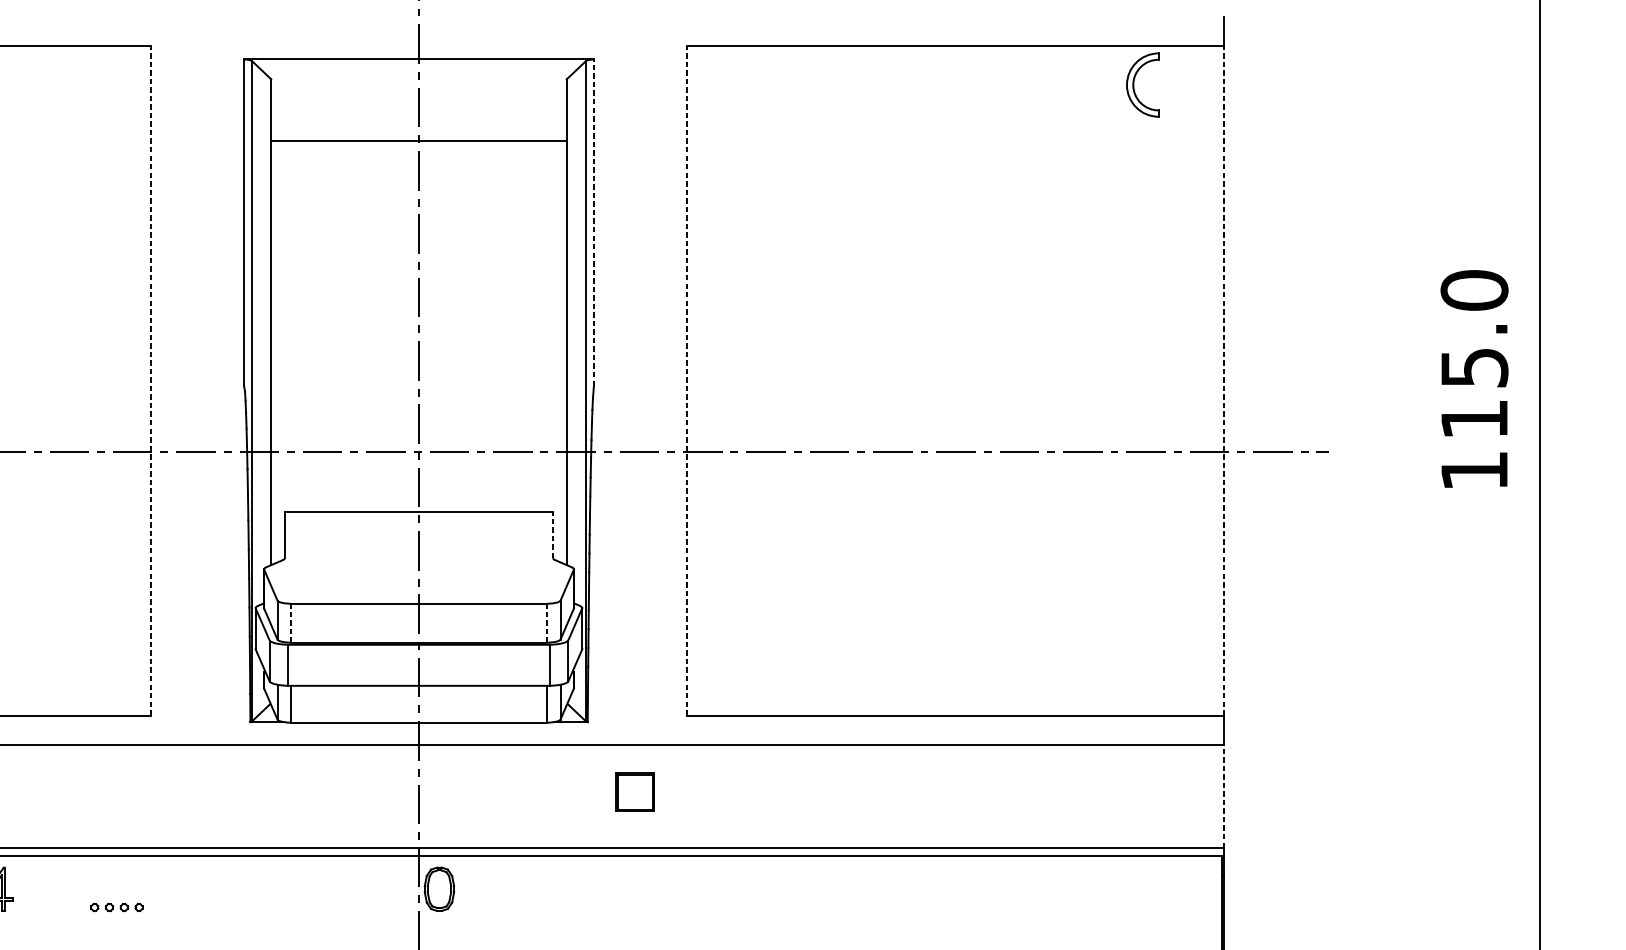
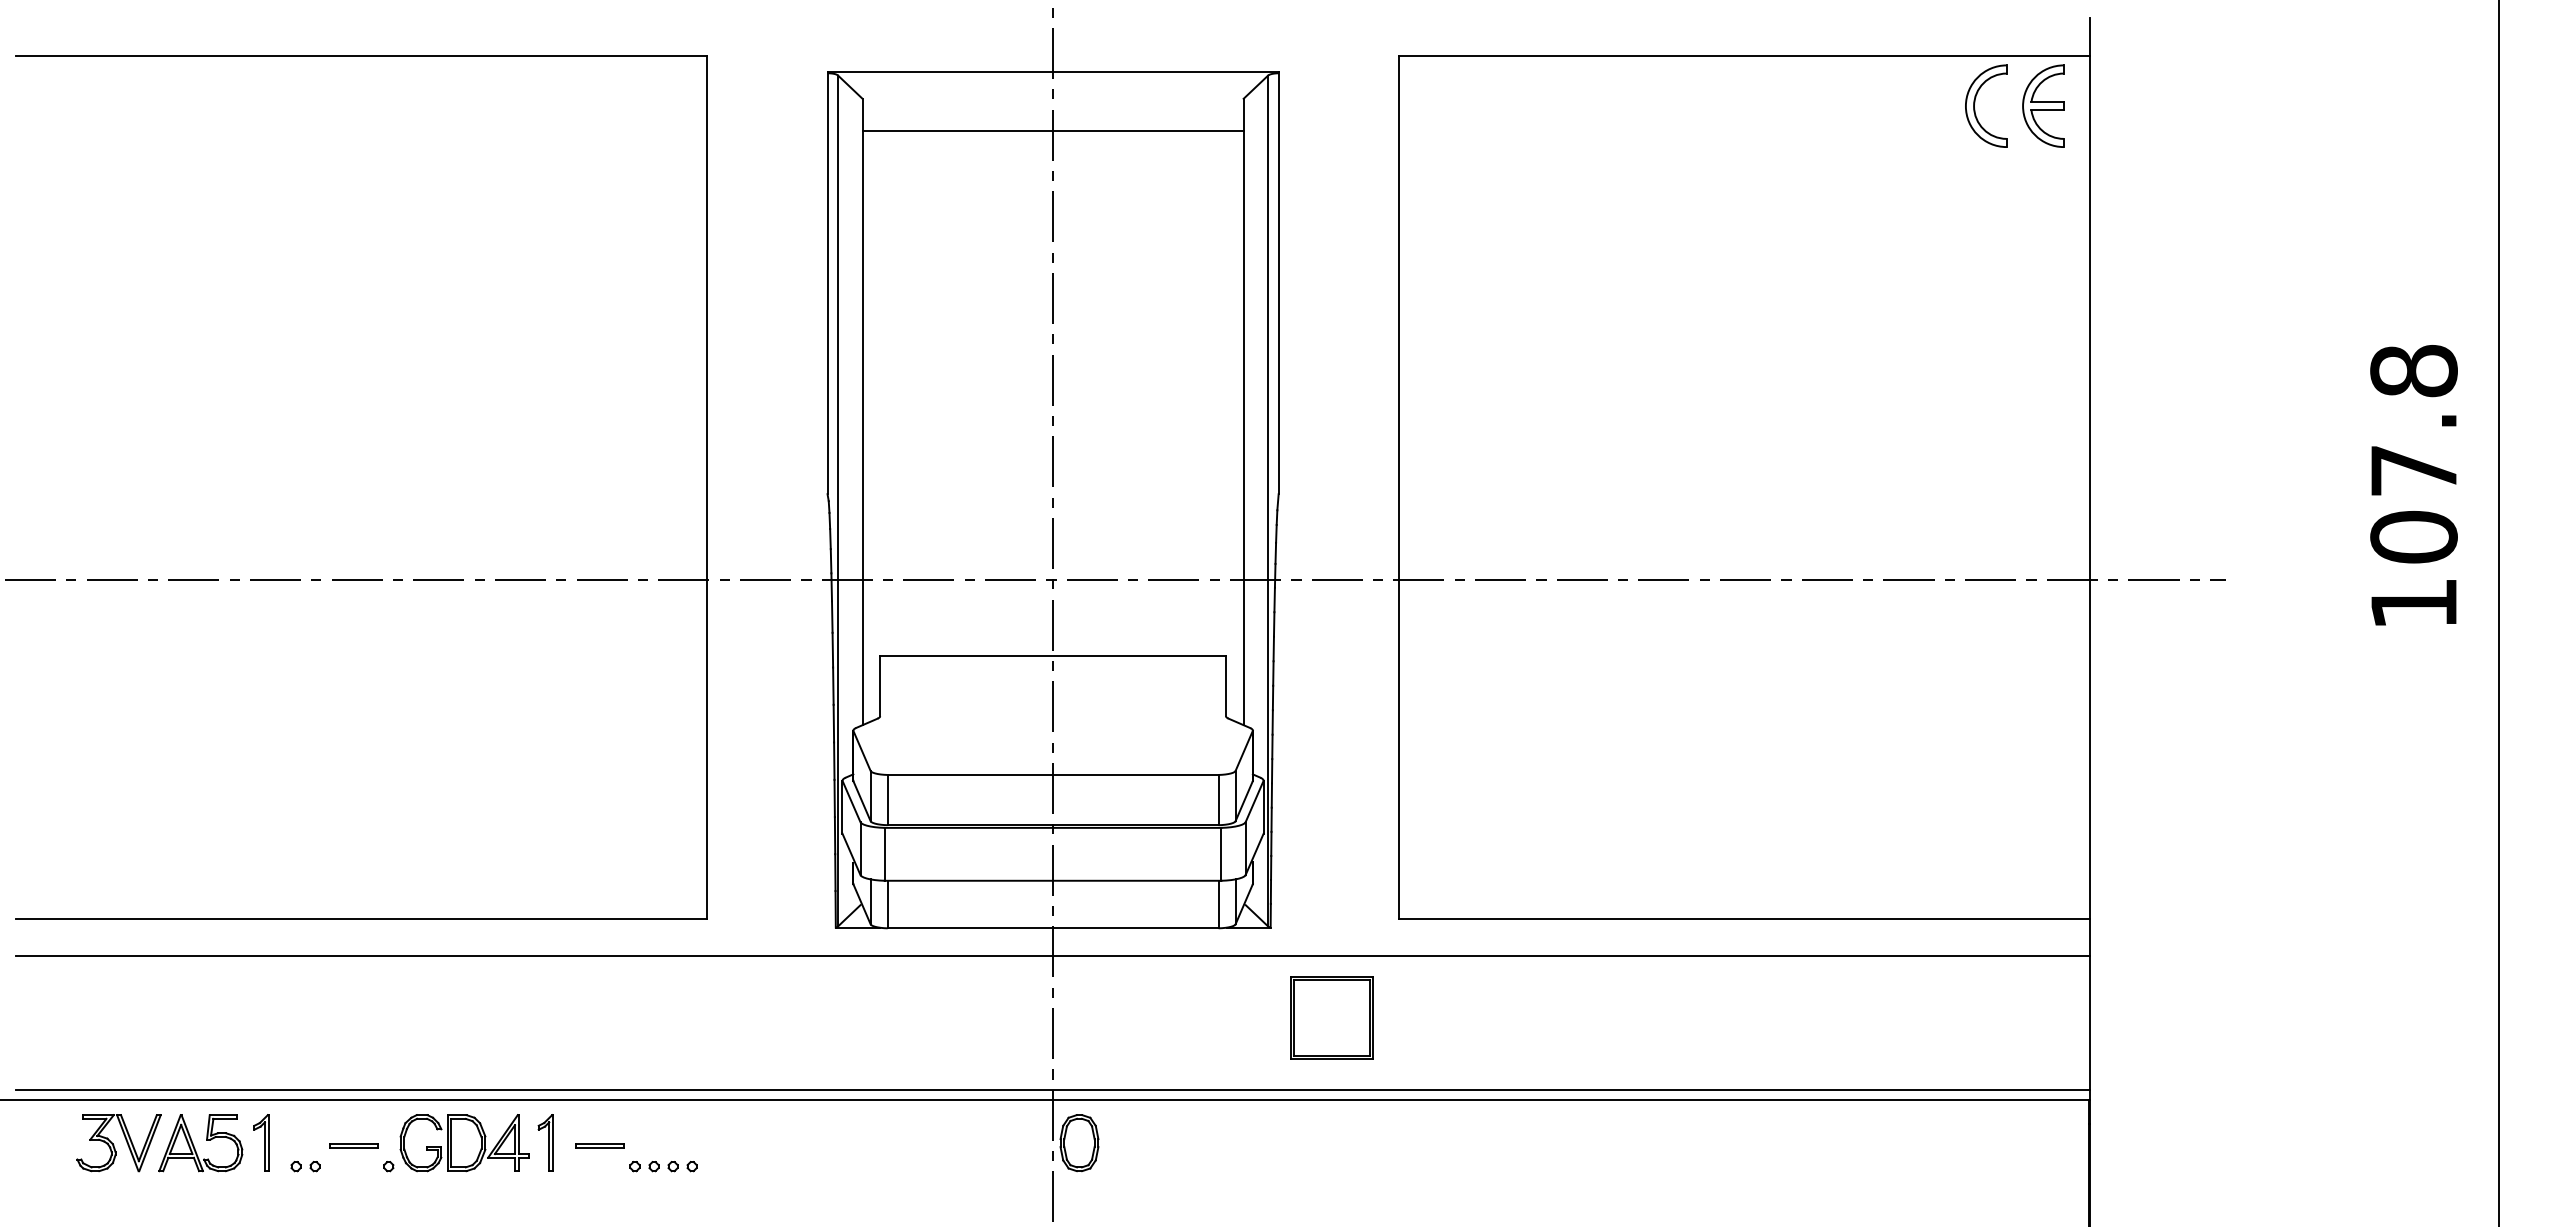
part: (1187, 84) -> (2043, 105), added
line: (418, 141) -> (1052, 131), moved
line: (593, 222) -> (1278, 283), dashed -> solid
text: (1474, 354) -> (2413, 453), 115.0 -> 107.8
line: (150, 380) -> (707, 487), dashed -> solid
line: (686, 380) -> (1398, 487), dashed -> solid
line: (1223, 380) -> (2090, 487), dashed -> solid
line: (552, 535) -> (1225, 686), dashed -> solid
line: (290, 622) -> (887, 799), dashed -> solid
line: (547, 622) -> (1218, 799), dashed -> solid
part: (634, 791) -> (1331, 1017), size x1.67
line: (1223, 796) -> (2090, 1023), dashed -> solid
part: (25, 888) -> (545, 1142), added
part: (67, 891) -> (599, 1145), added

